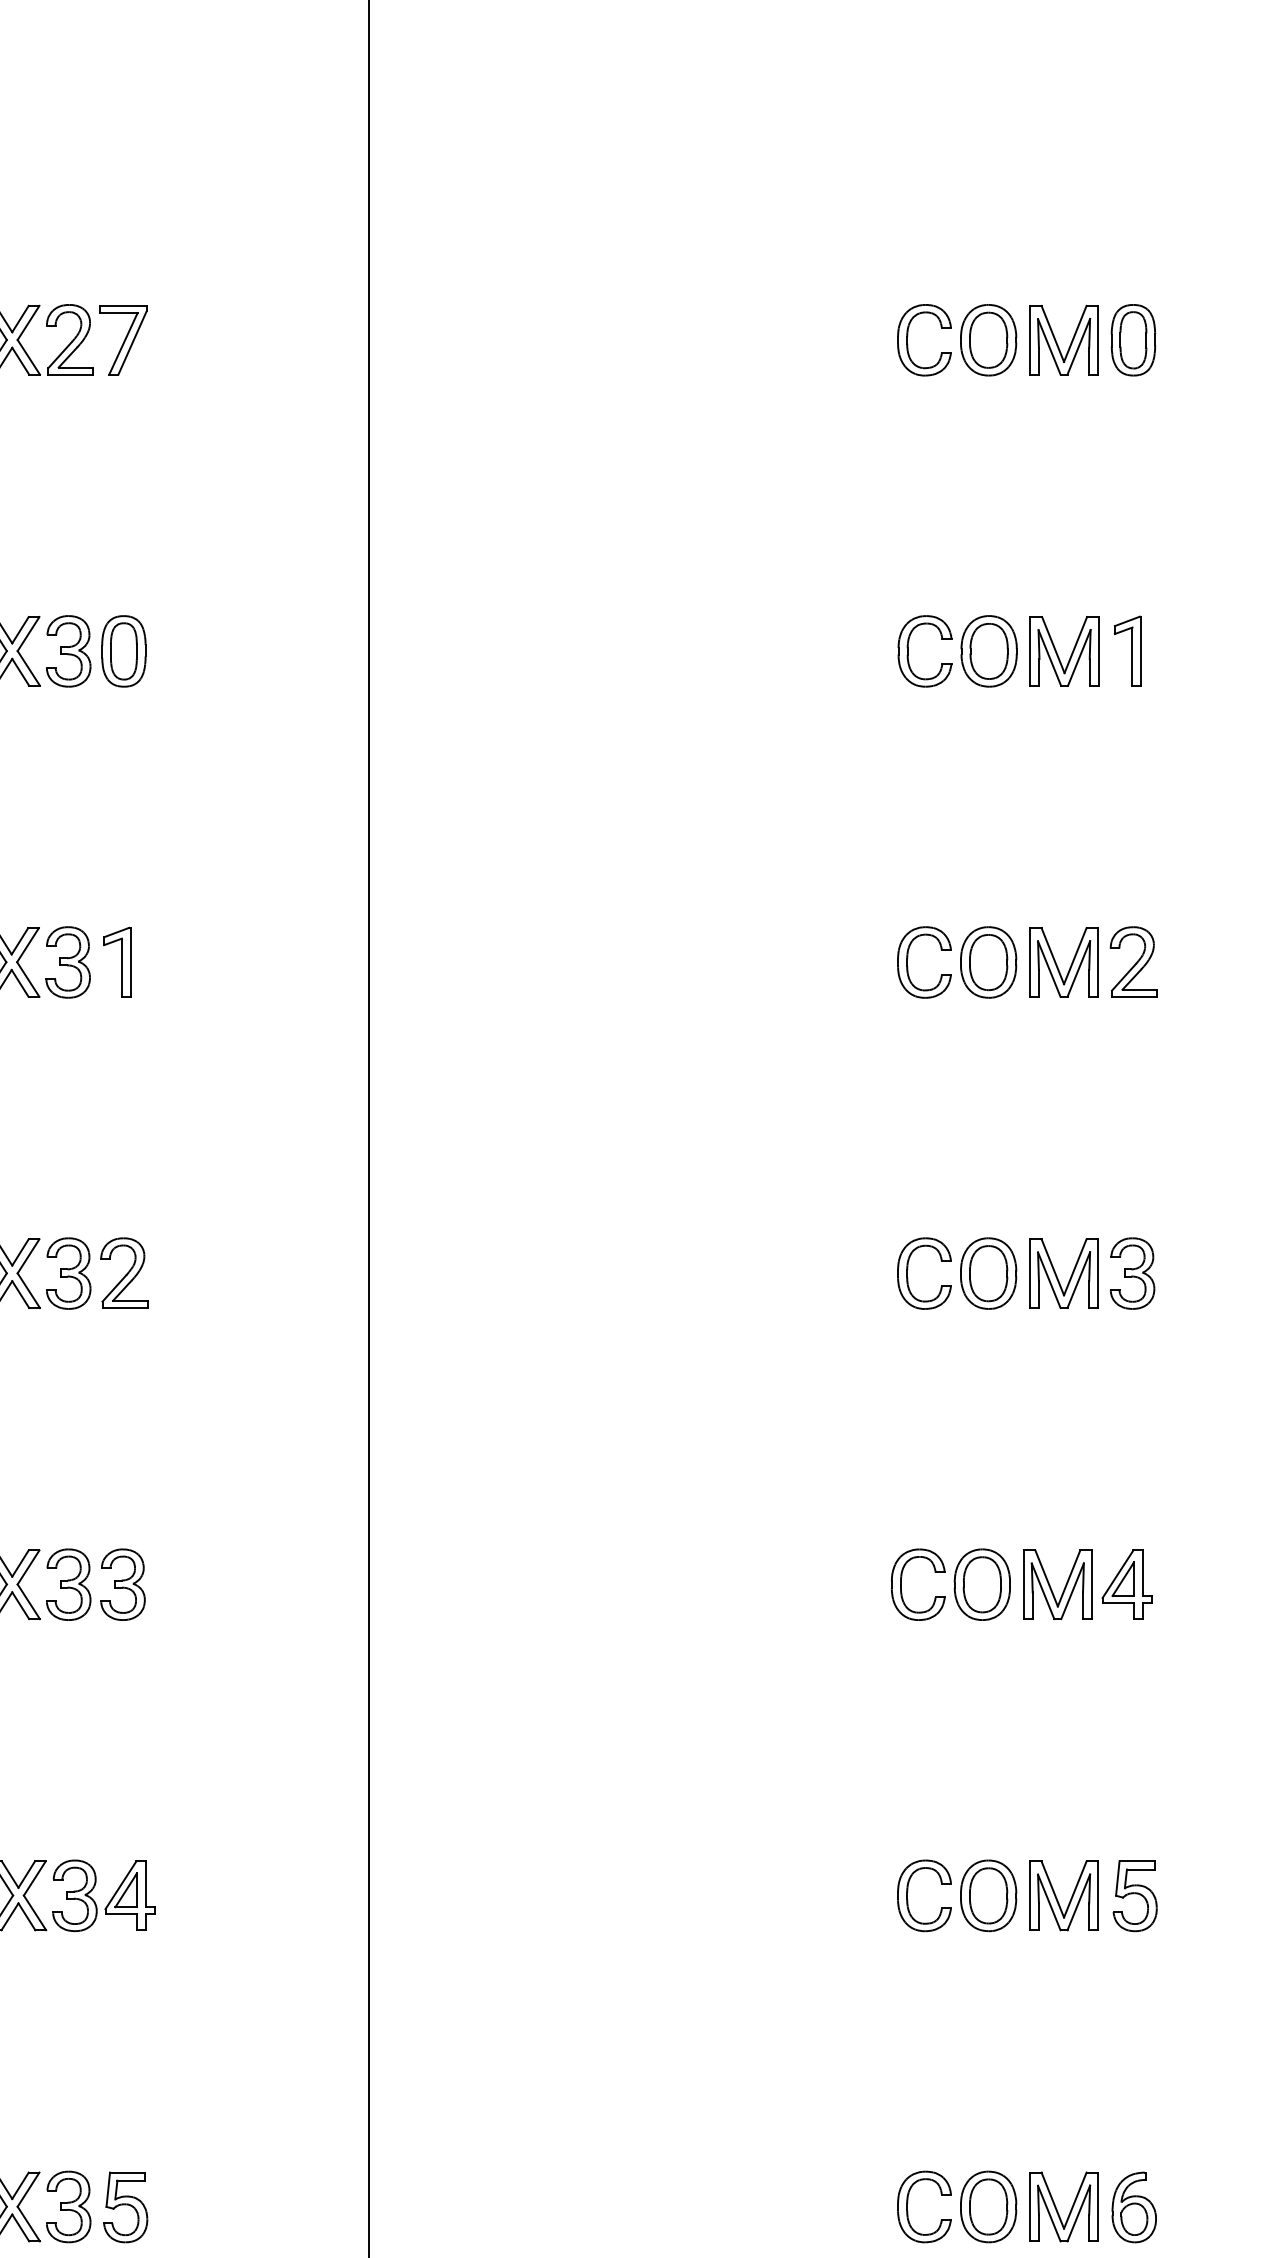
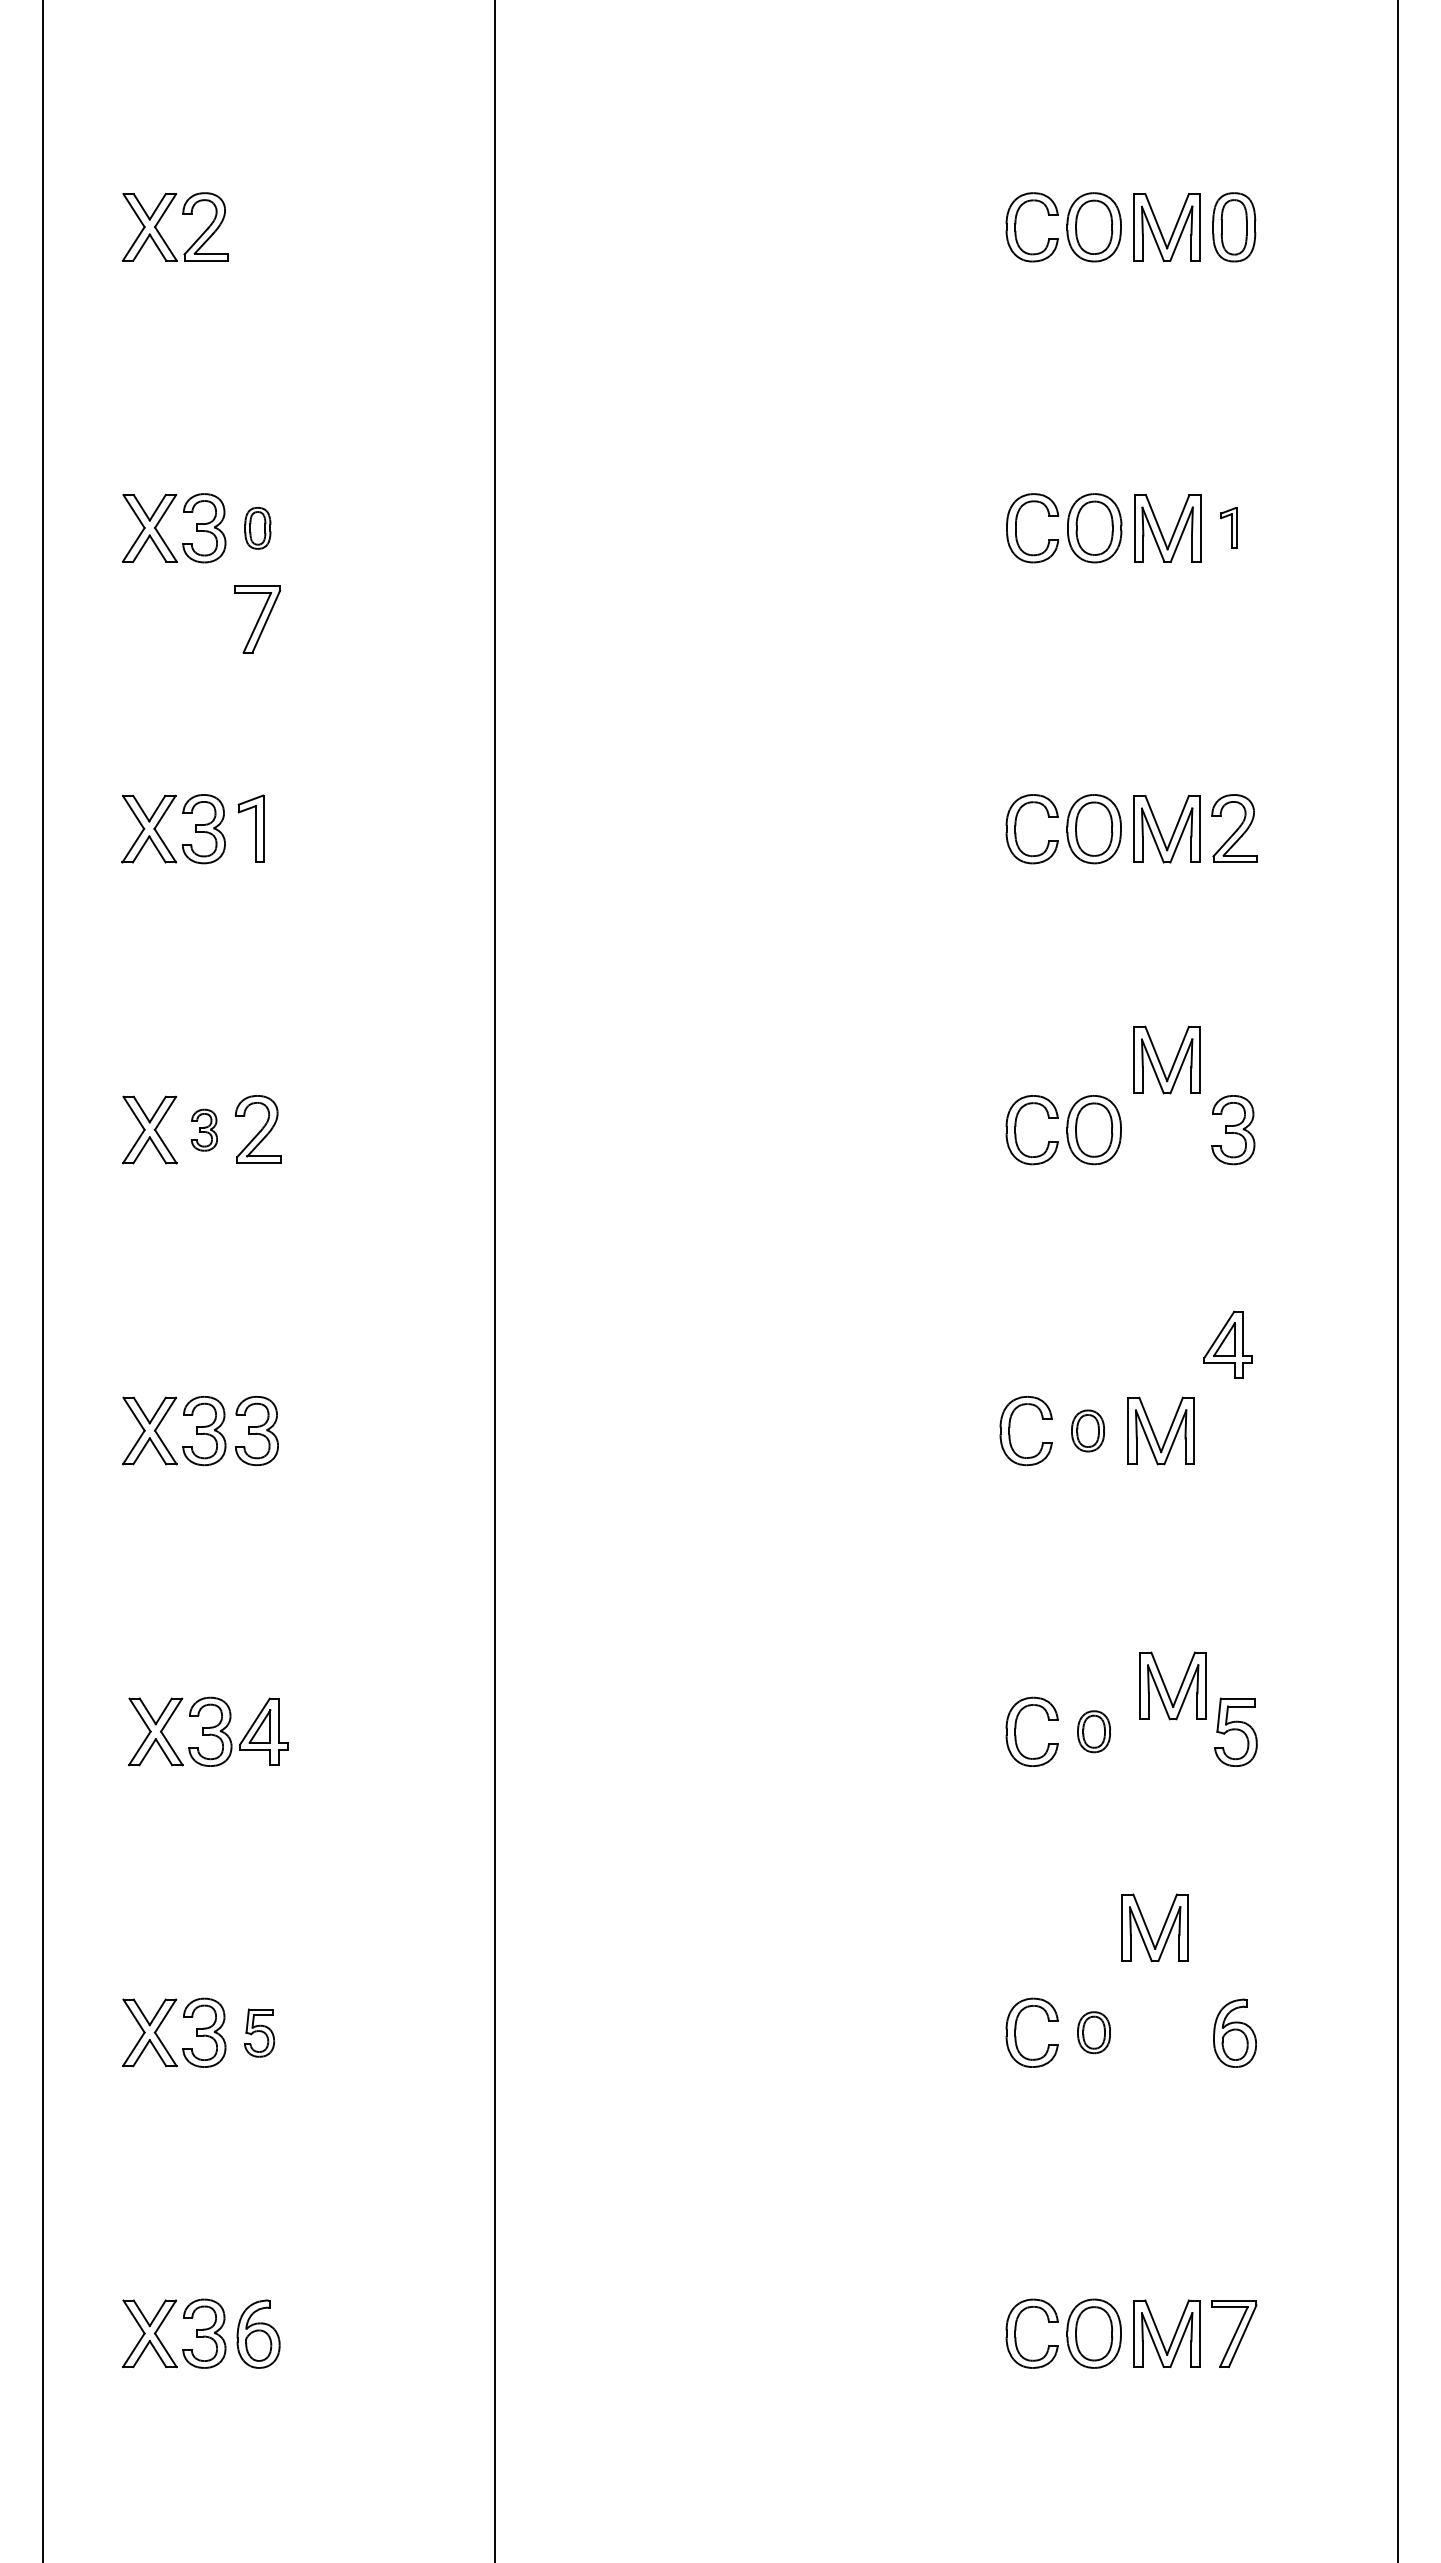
part: (123, 340) -> (257, 619), moved
part: (1127, 650) -> (1228, 527), size x0.6
part: (123, 651) -> (257, 528), size x0.6
part: (68, 1274) -> (204, 1130), size x0.6
part: (1057, 1275) -> (1160, 1061), moved
part: (981, 1584) -> (1087, 1430), size x0.6
part: (1126, 1584) -> (1227, 1344), moved
part: (987, 1895) -> (1093, 1731), size x0.6
part: (1057, 1897) -> (1166, 1687), moved
part: (125, 2206) -> (259, 2032), size x0.7
part: (987, 2206) -> (1093, 2032), size x0.6
part: (1057, 2208) -> (1148, 1929), moved

